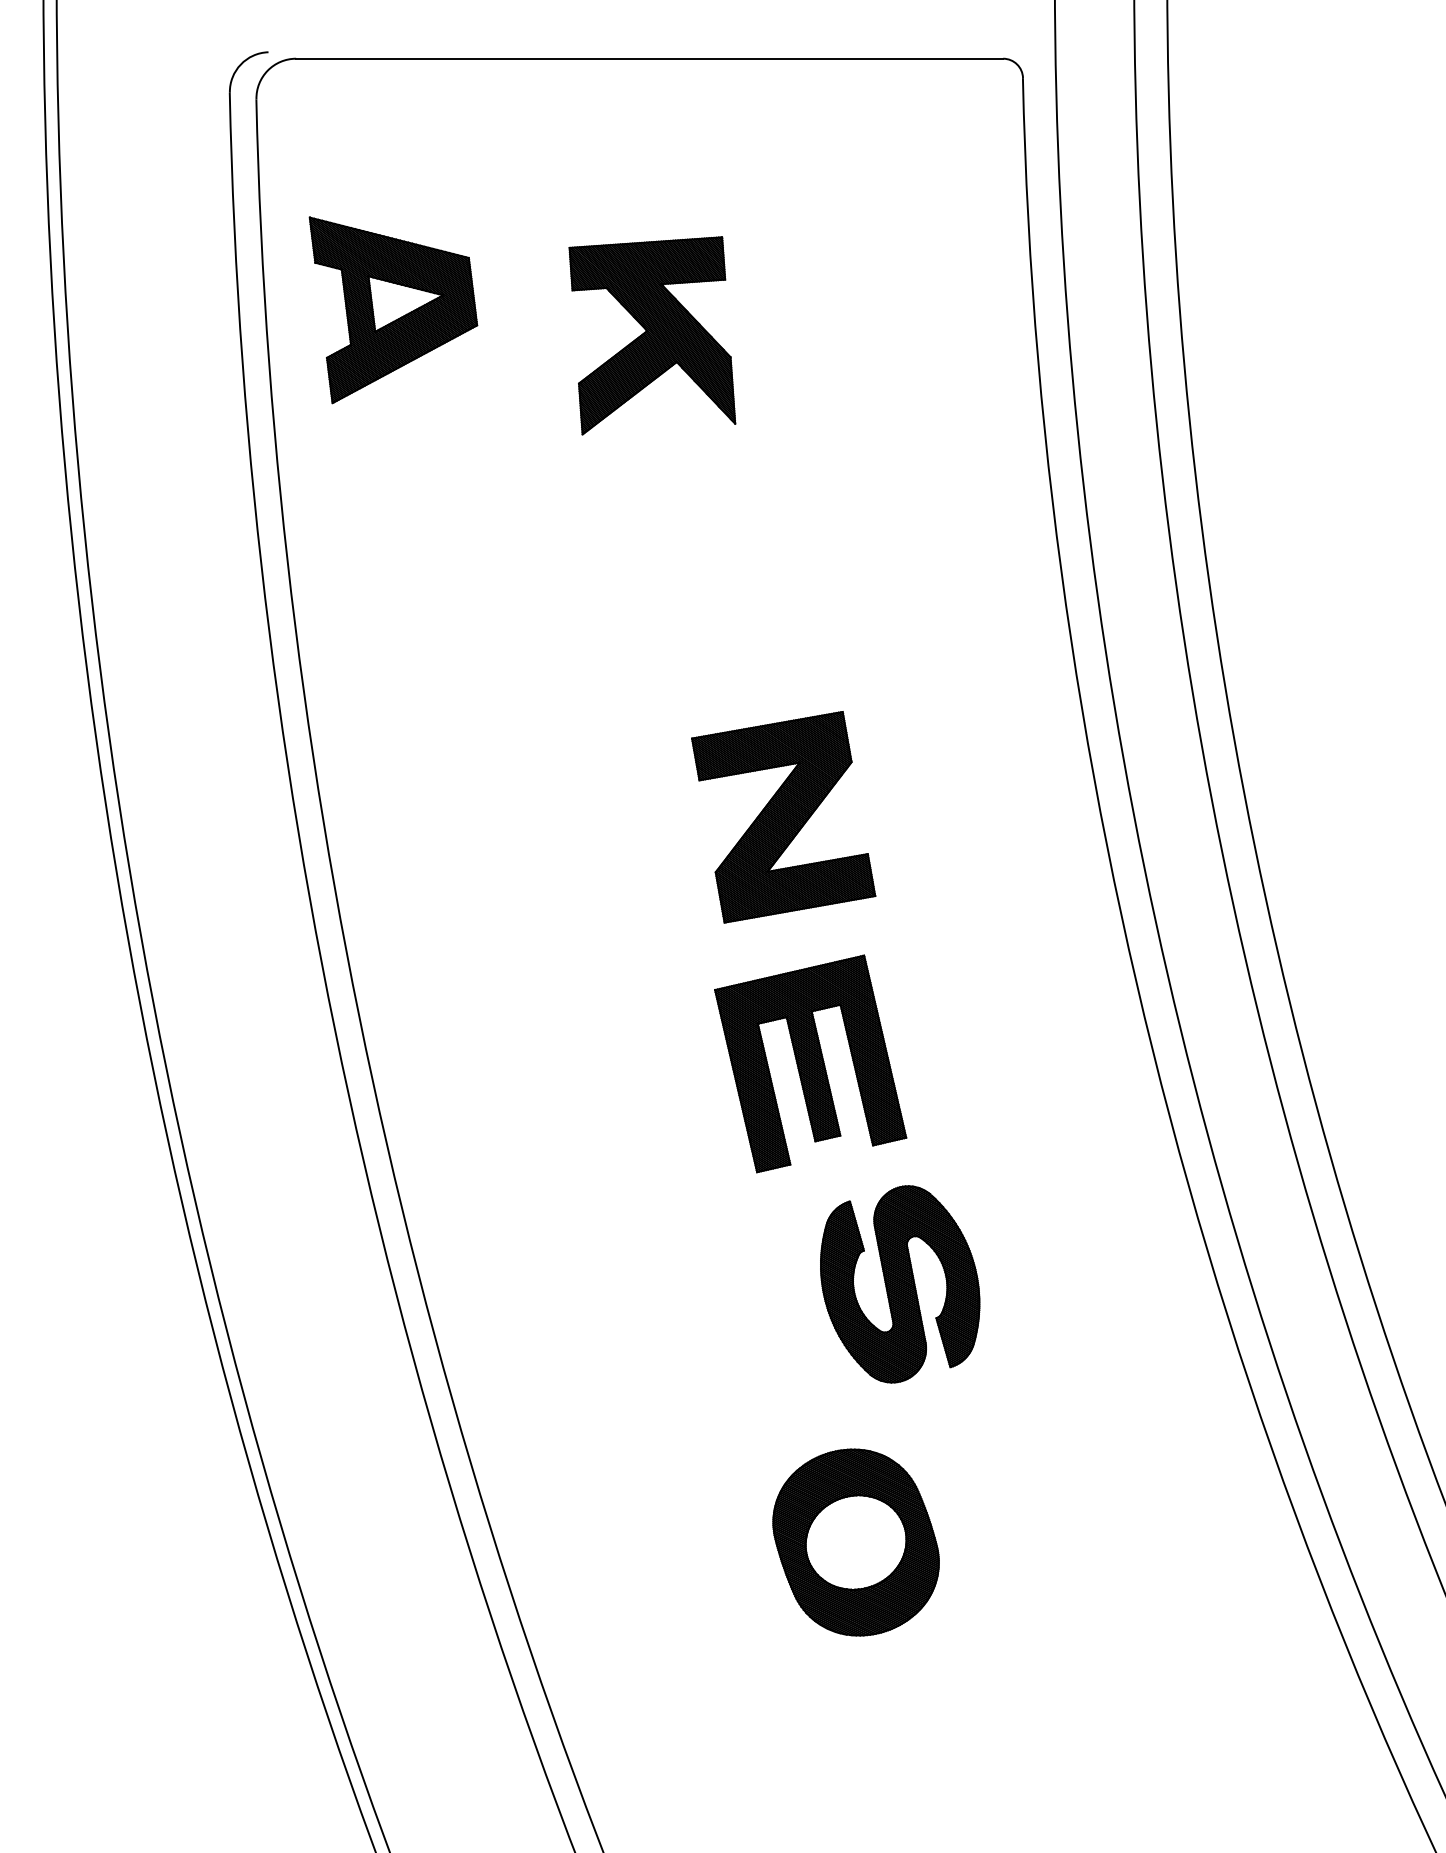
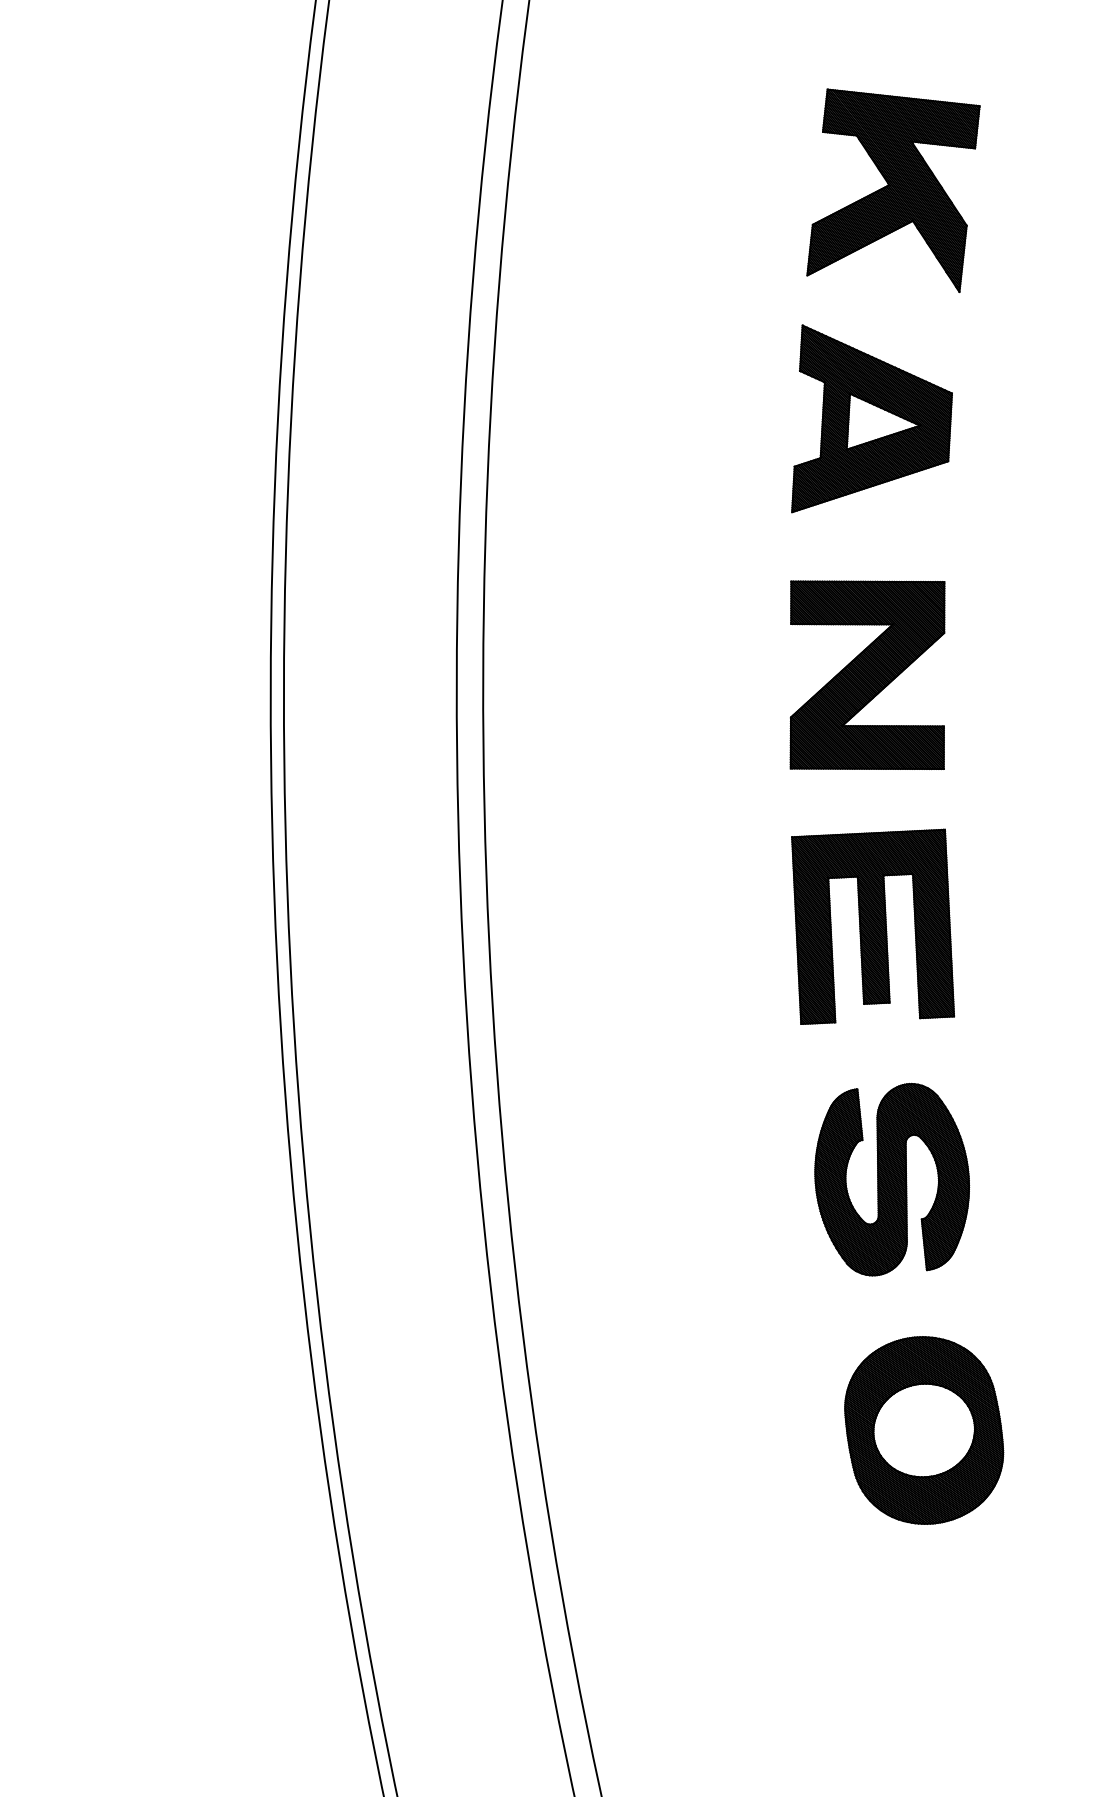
part: (393, 310) -> (868, 431), moved
part: (783, 817) -> (867, 675), moved
part: (810, 1063) -> (873, 926), moved
part: (900, 1284) -> (892, 1179), moved
part: (855, 1542) -> (923, 1430), moved

